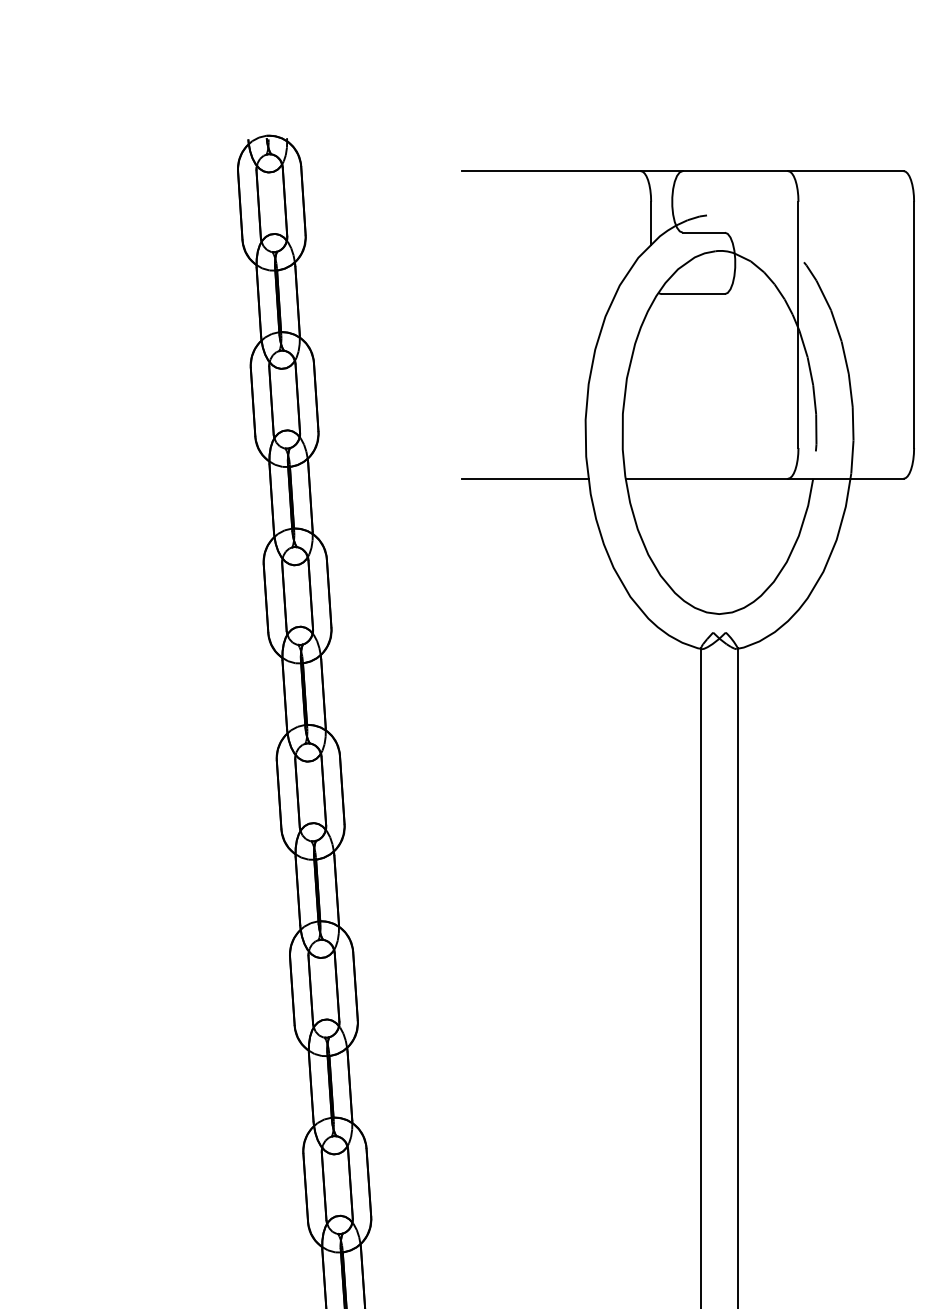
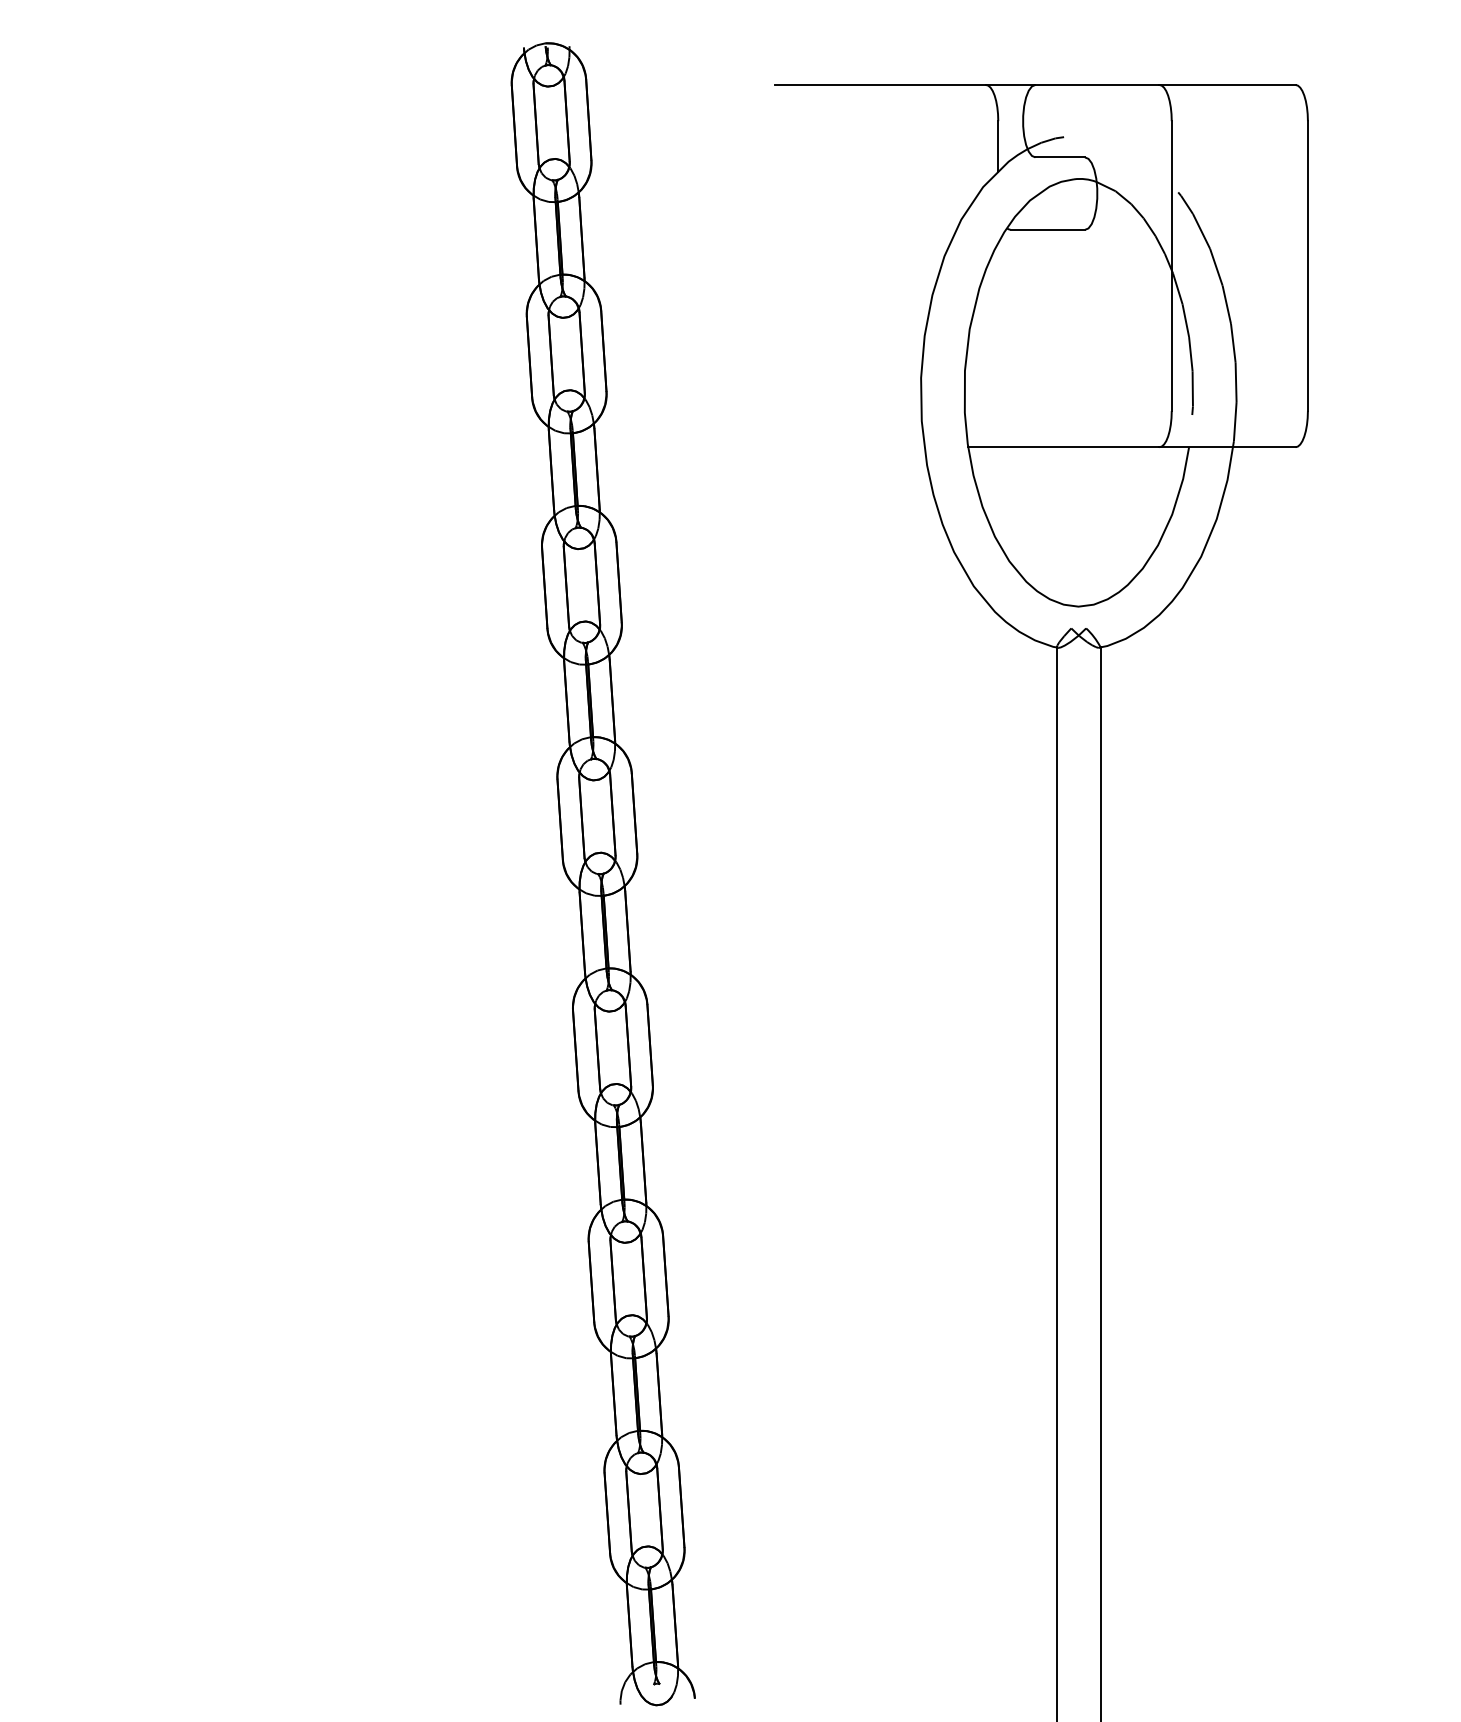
line: (524, 478) -> (849, 447), removed

